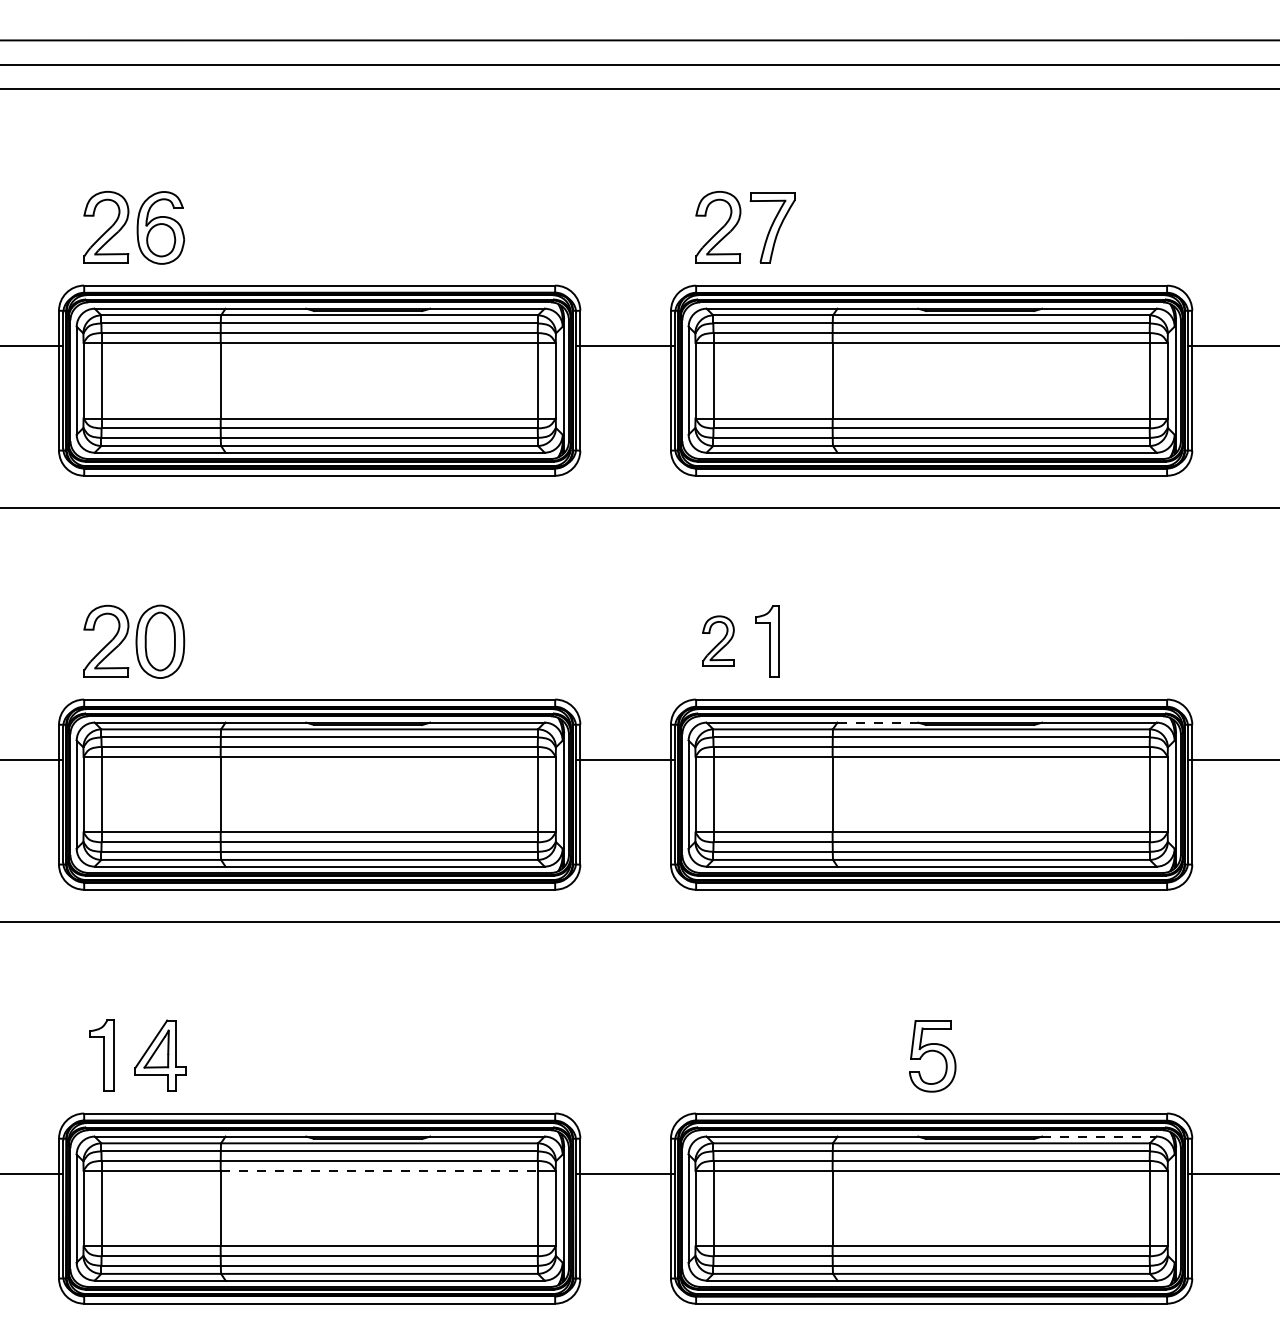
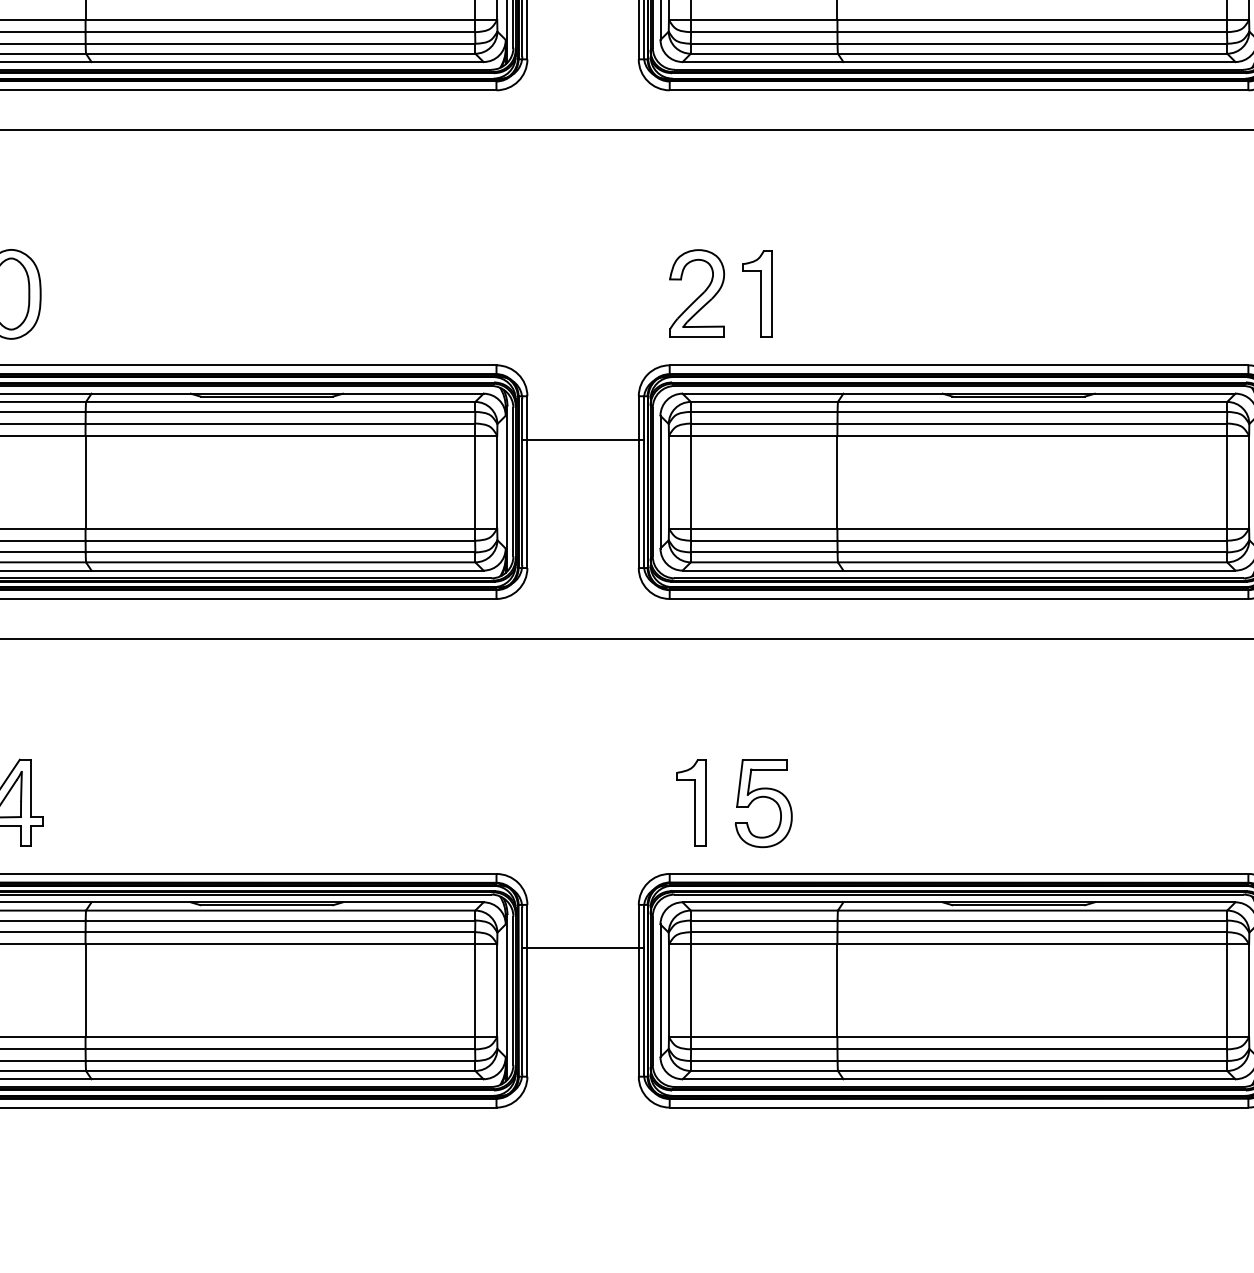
part: (718, 640) -> (697, 292), size x1.43
line: (878, 722) -> (893, 393), dashed -> solid
part: (713, 1055) -> (691, 802), added
part: (932, 1056) -> (763, 803), moved
line: (1099, 1136) -> (1165, 902), dashed -> solid
line: (379, 1170) -> (280, 943), dashed -> solid

